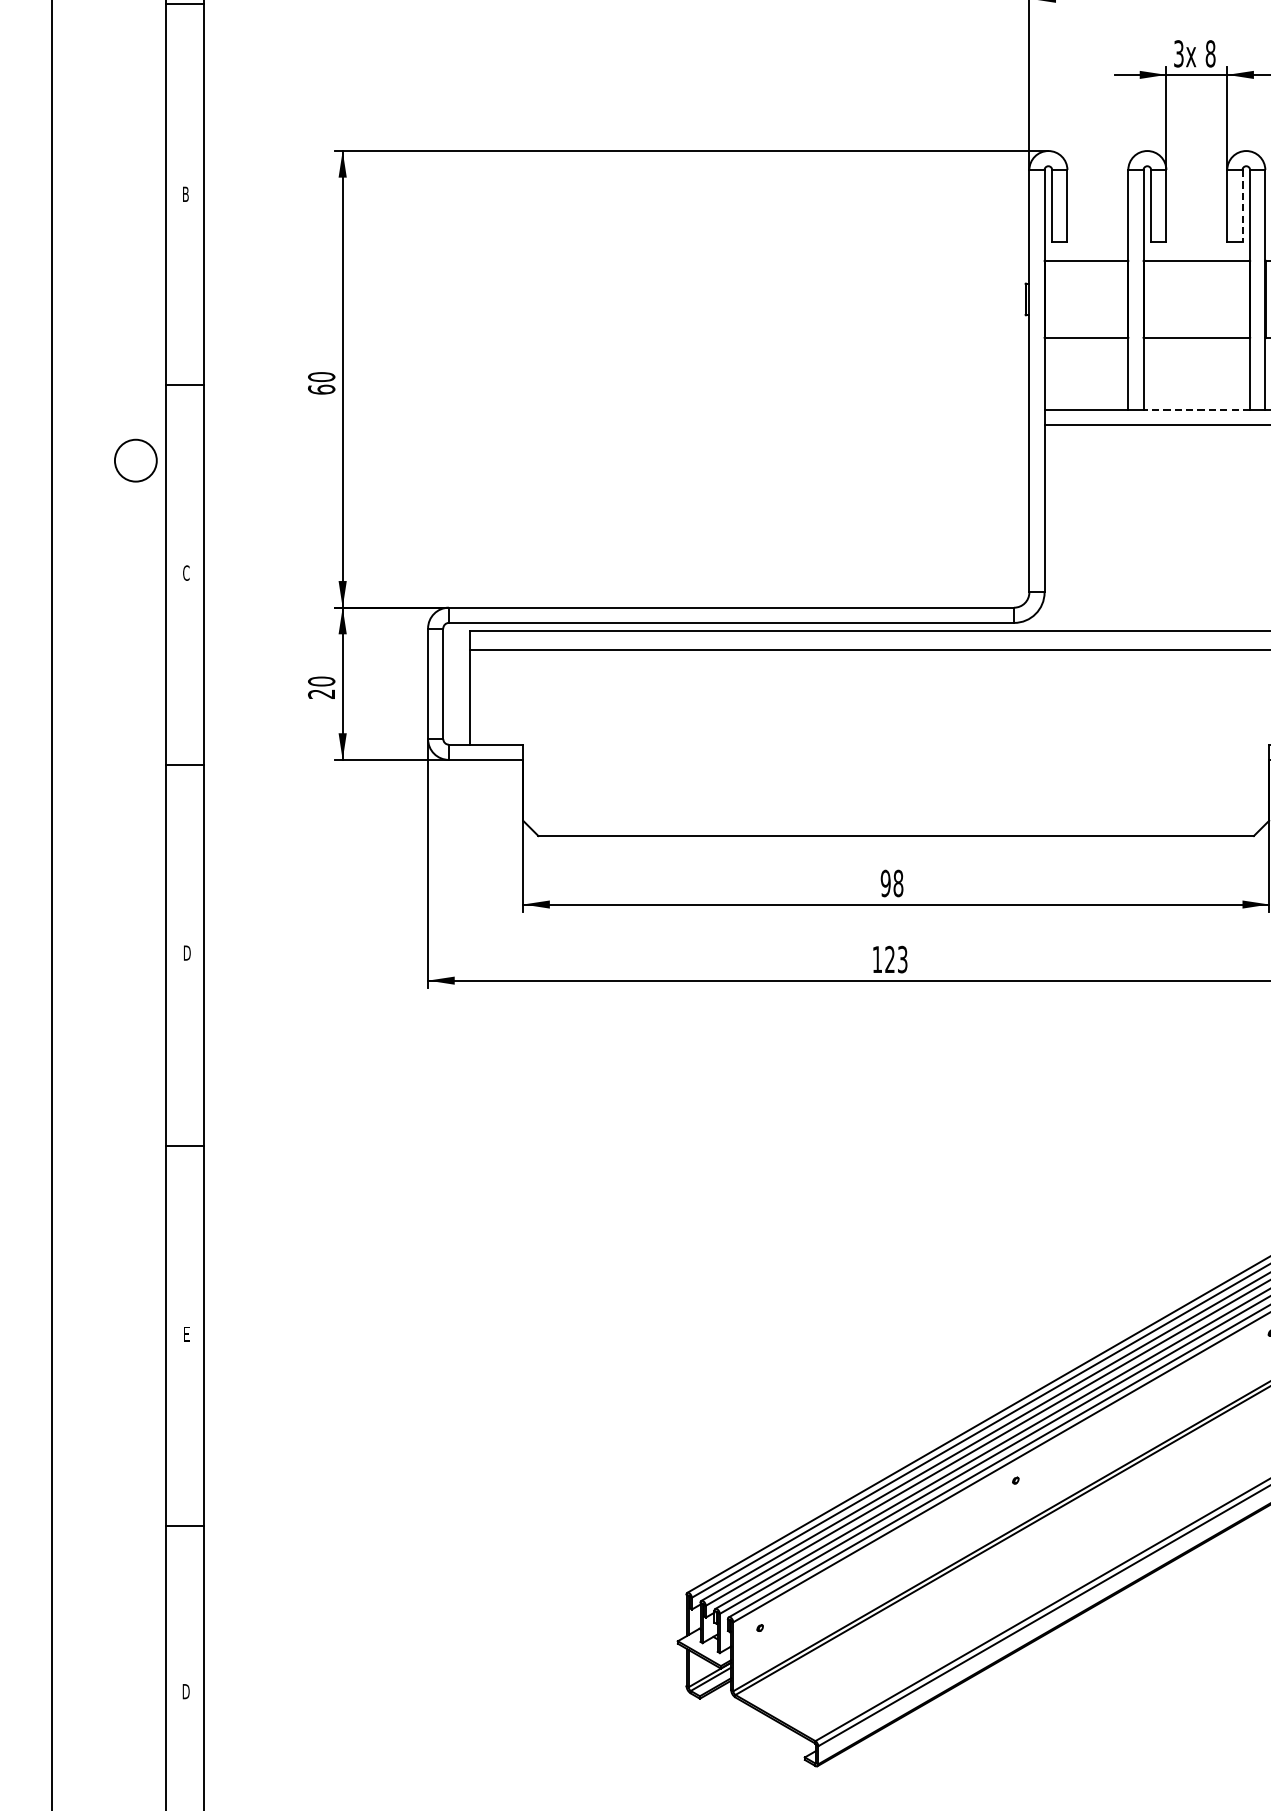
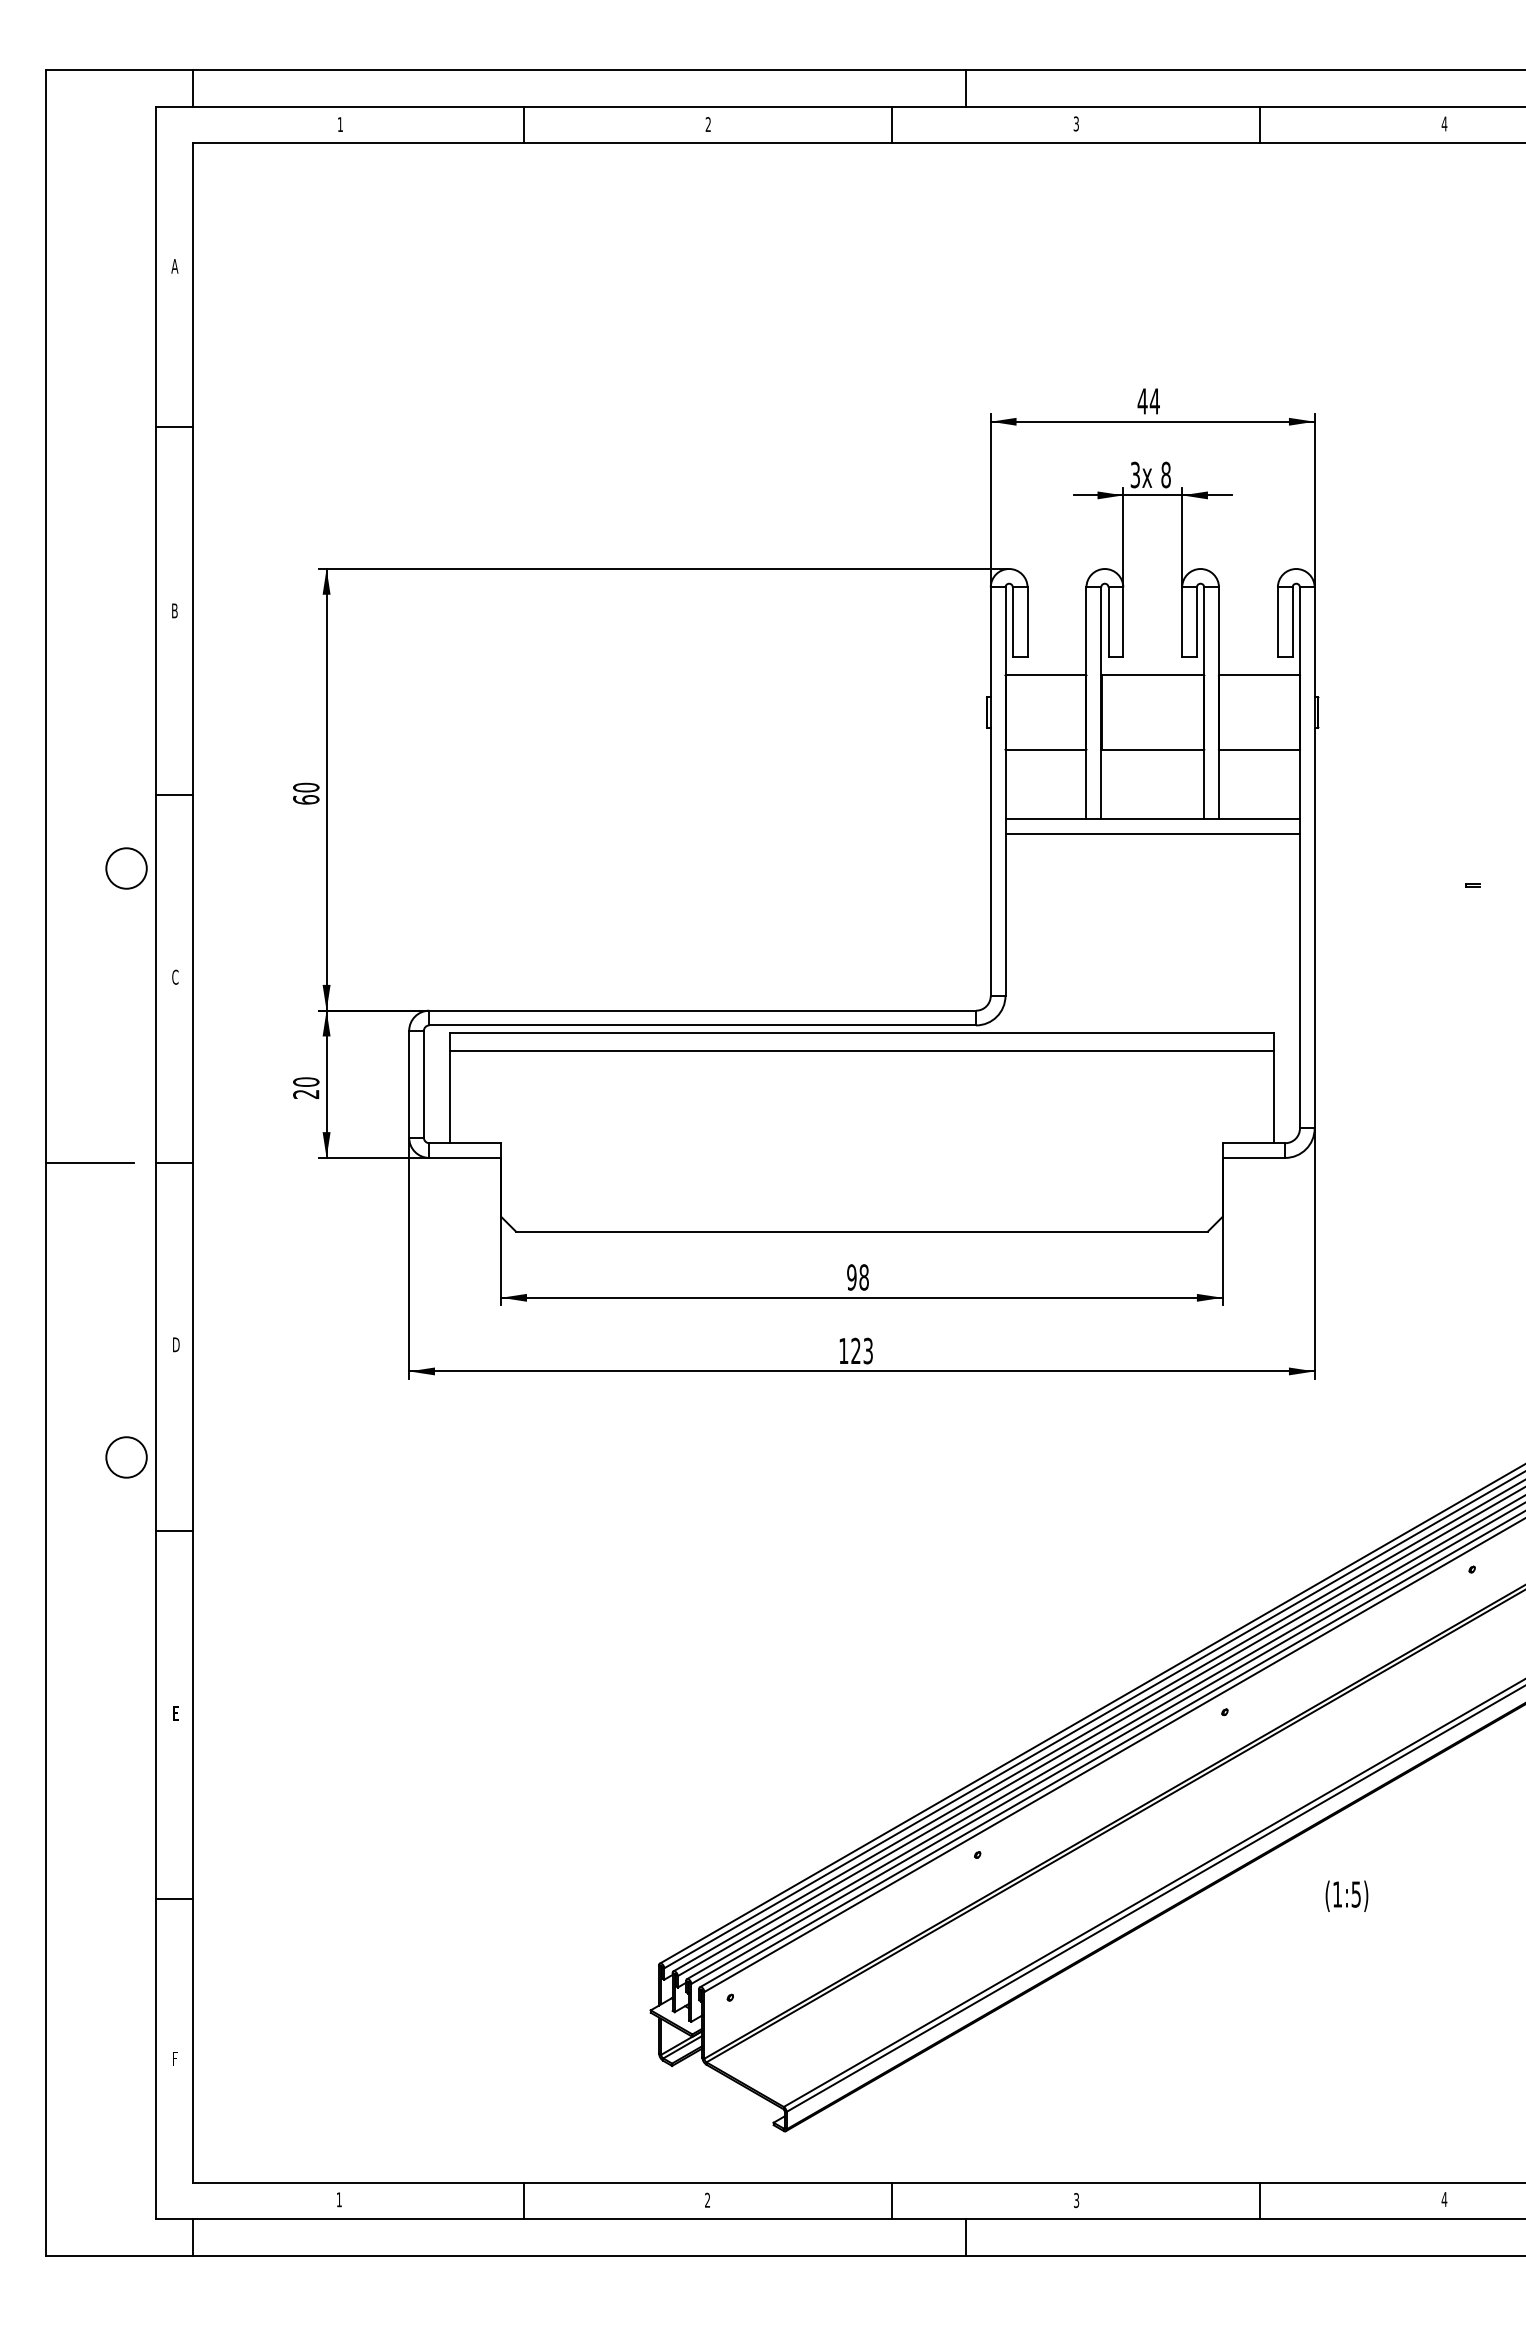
line: (1242, 206) -> (1196, 622), dashed -> solid
line: (1196, 410) -> (1152, 819), dashed -> solid
line: (97, 765) -> (89, 1163), added
circle: (135, 1069) -> (126, 1457), added
text: (186, 1691) -> (175, 2058), D -> F

